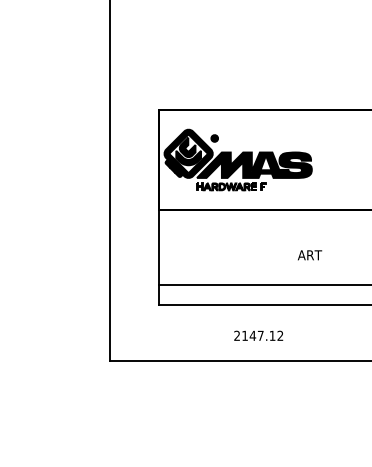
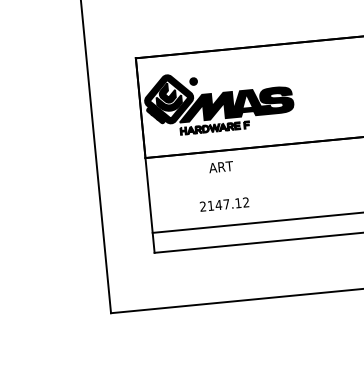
text: (310, 255) -> (221, 167), moved
text: (258, 335) -> (224, 204), moved

